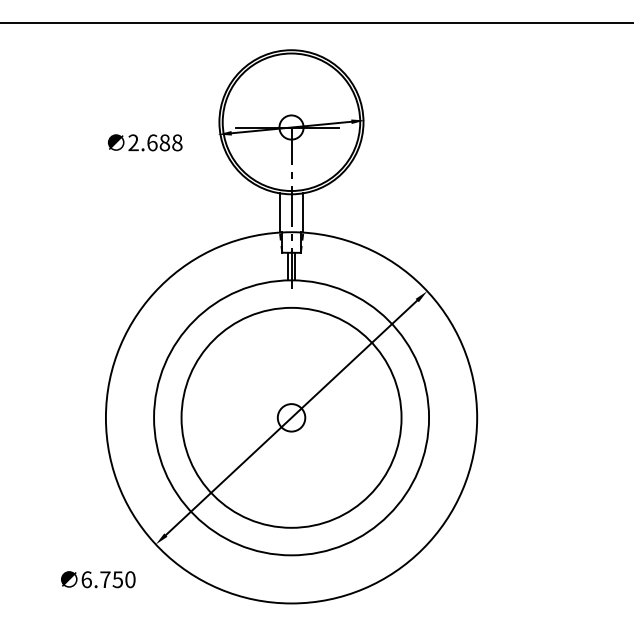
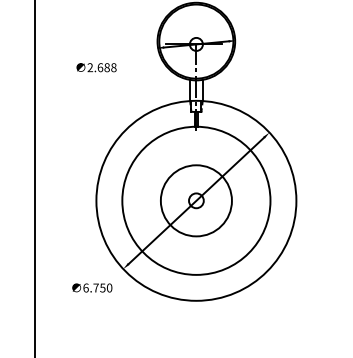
text: (145, 142) -> (96, 67), moved
circle: (291, 417) -> (196, 200), size x0.6

